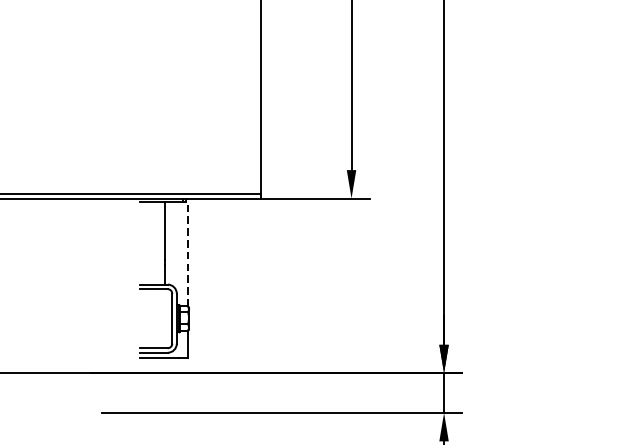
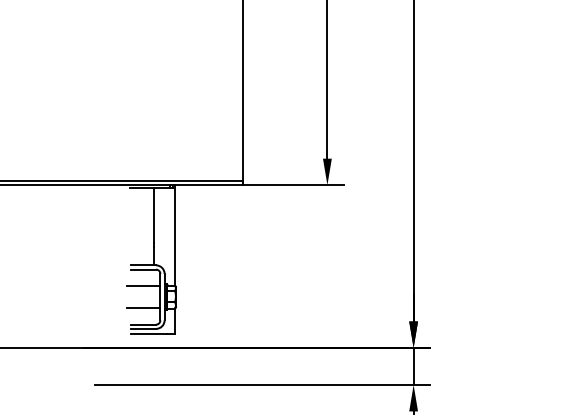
line: (188, 251) -> (175, 234), dashed -> solid
line: (154, 306) -> (143, 285), added
line: (154, 330) -> (143, 308), added

